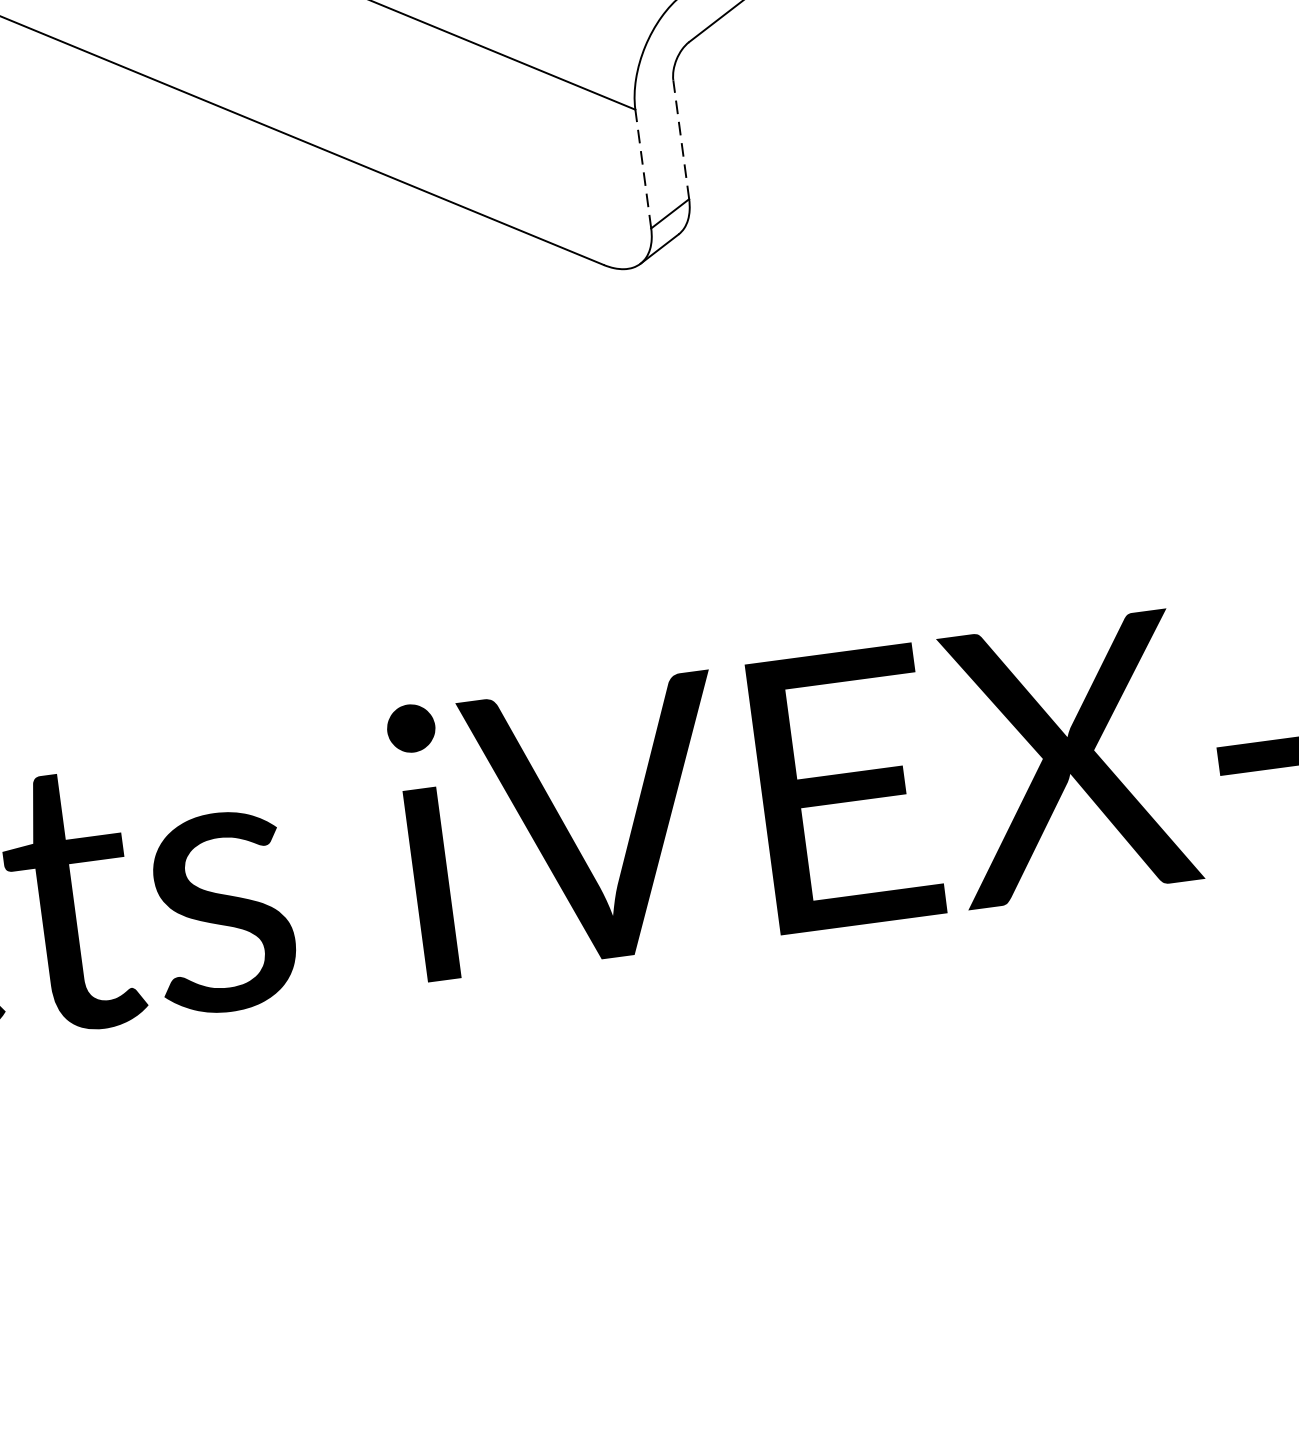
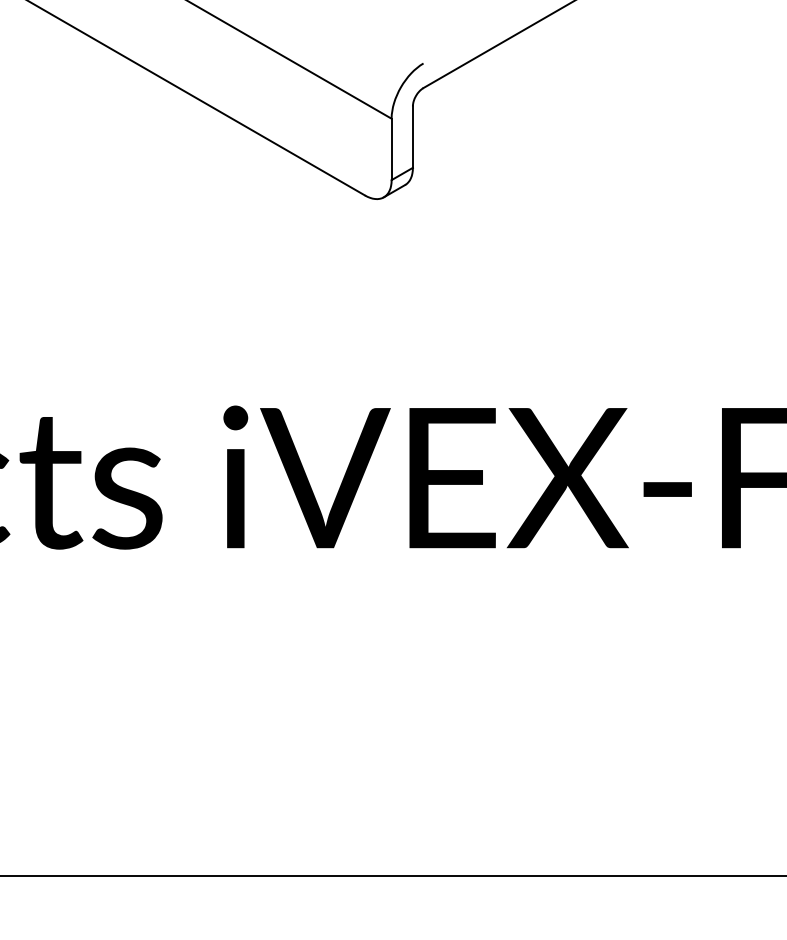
line: (680, 140) -> (412, 137), dashed -> solid
line: (643, 169) -> (391, 149), dashed -> solid

